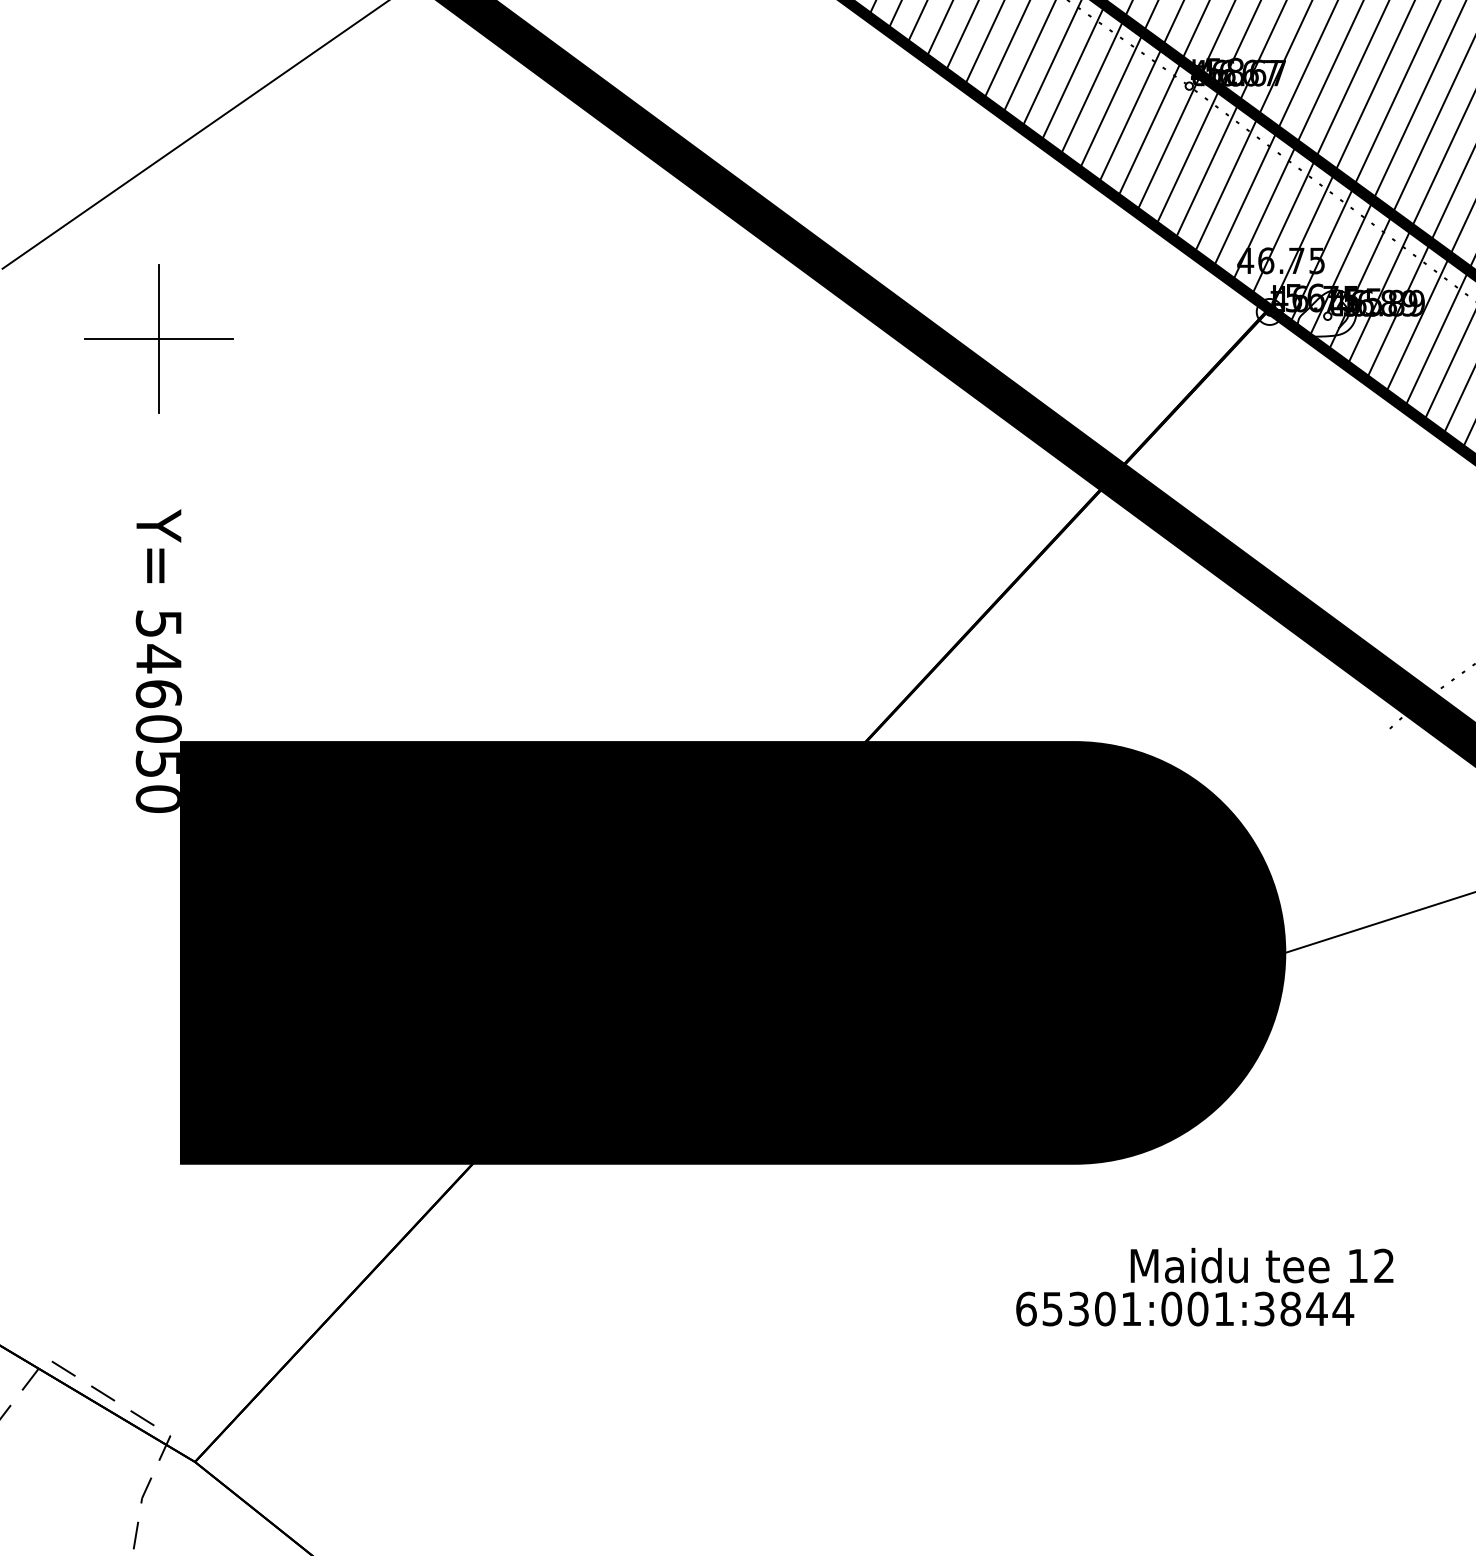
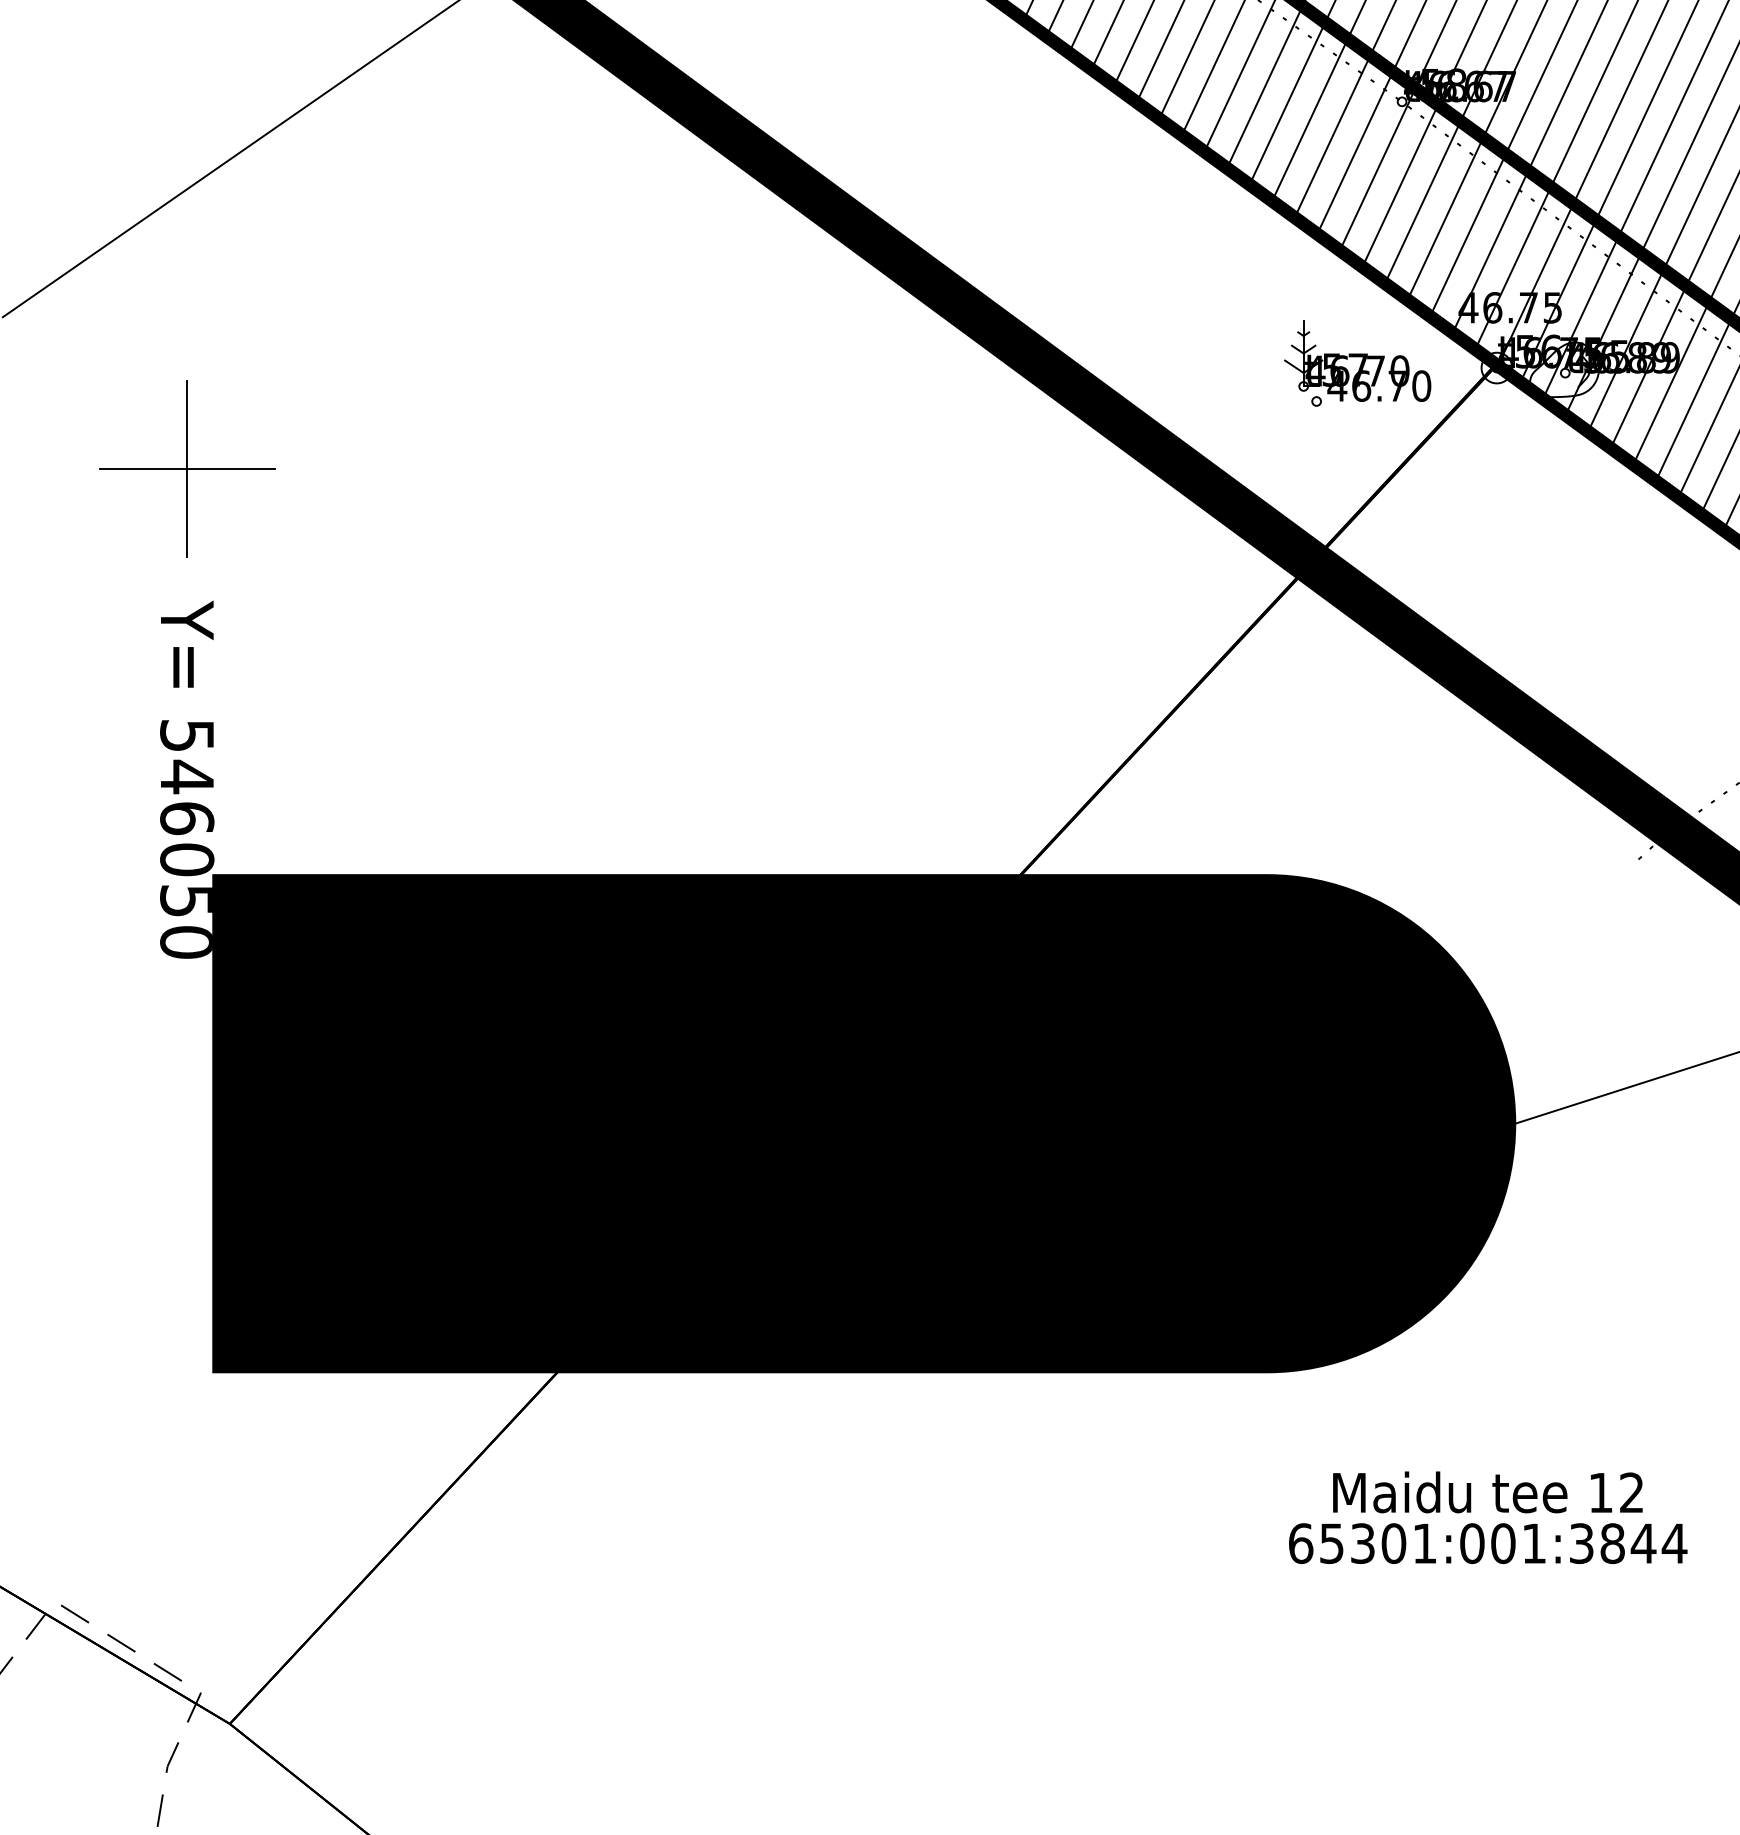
part: (1151, 308) -> (1357, 363), added
part: (159, 338) -> (187, 468), moved
text: (1185, 1308) -> (1488, 1543), moved

